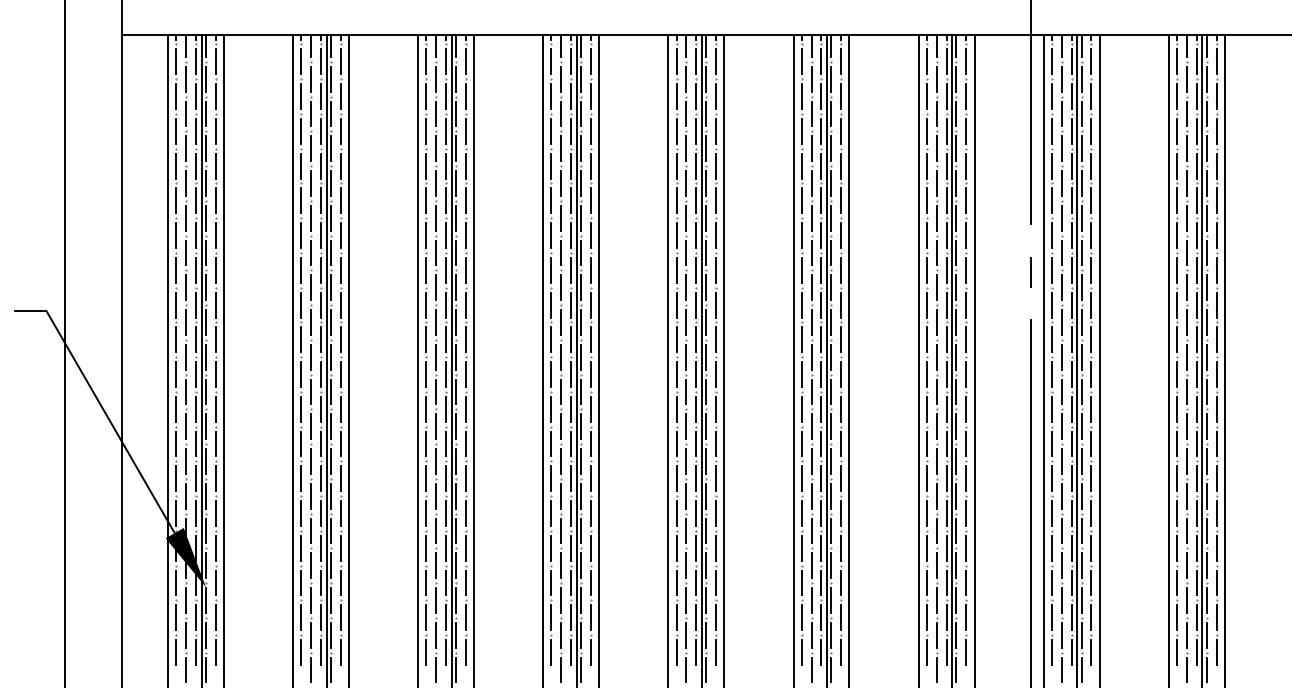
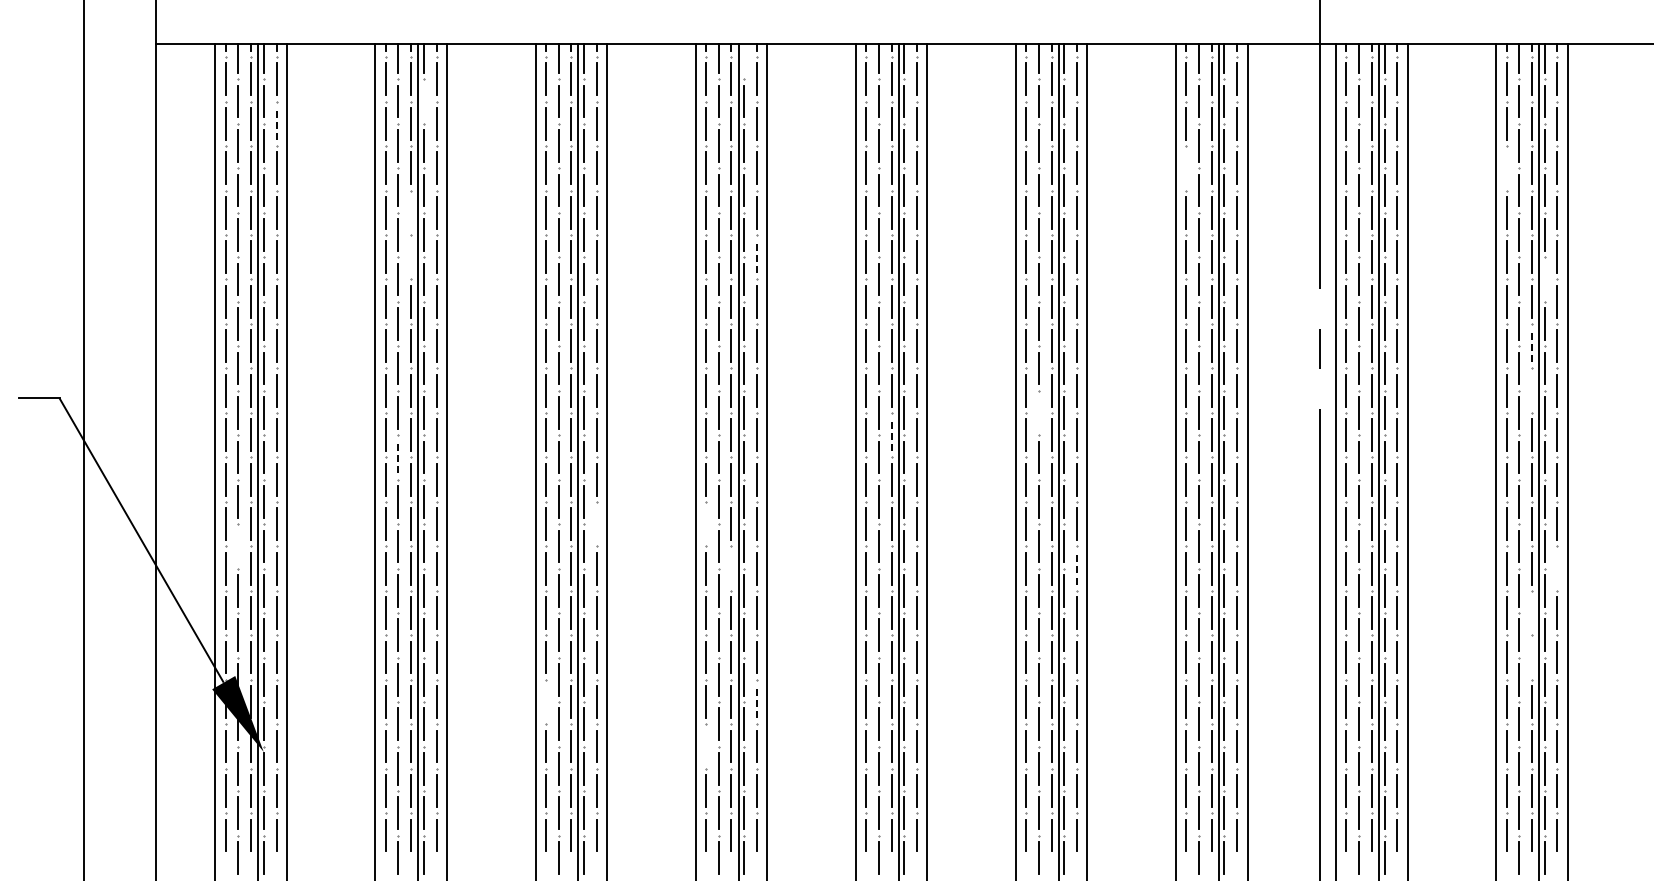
line: (581, 45) -> (744, 58), removed
line: (330, 79) -> (423, 101), removed
line: (215, 96) -> (276, 123), solid -> dashed
line: (926, 131) -> (1186, 168), removed
line: (1176, 131) -> (1506, 168), removed
line: (321, 165) -> (411, 212), removed
line: (321, 201) -> (411, 257), removed
line: (590, 201) -> (756, 257), solid -> dashed
line: (1206, 218) -> (1544, 279), removed
line: (1196, 270) -> (1531, 346), solid -> dashed
line: (1196, 304) -> (1531, 390), removed
line: (811, 322) -> (1038, 412), removed
line: (696, 340) -> (891, 435), solid -> dashed
line: (311, 357) -> (398, 457), solid -> dashed
line: (465, 409) -> (596, 524), removed
line: (551, 409) -> (705, 524), removed
line: (186, 426) -> (238, 546), removed
line: (571, 443) -> (731, 568), removed
line: (841, 443) -> (1077, 568), solid -> dashed
line: (1216, 443) -> (1557, 568), removed
line: (1196, 478) -> (1531, 612), removed
line: (1196, 513) -> (1531, 657), removed
line: (426, 547) -> (545, 701), removed
line: (590, 548) -> (756, 702), solid -> dashed
line: (551, 583) -> (705, 746), removed

